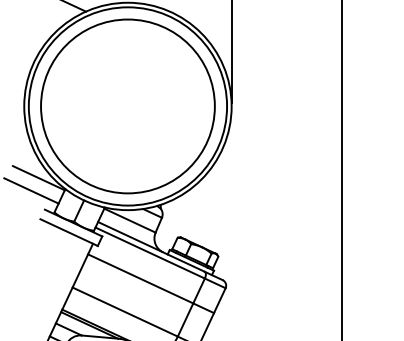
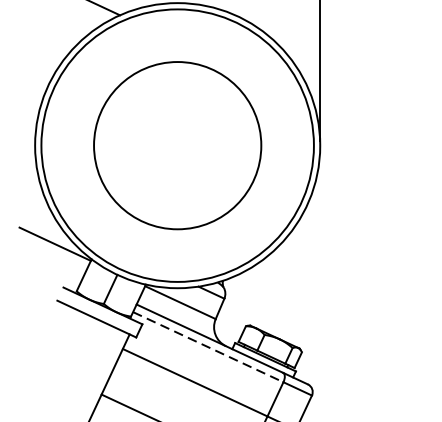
circle: (127, 106) -> (177, 145), size x0.7
line: (31, 190) -> (45, 261), removed
line: (150, 253) -> (208, 347), solid -> dashed

